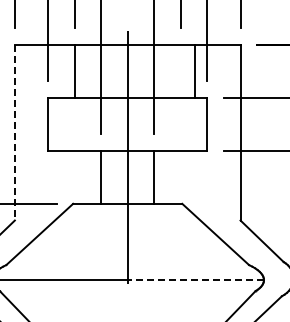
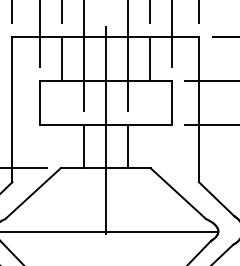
line: (194, 70) -> (149, 58), moved
line: (14, 132) -> (12, 109), dashed -> solid
line: (195, 280) -> (161, 231), dashed -> solid

